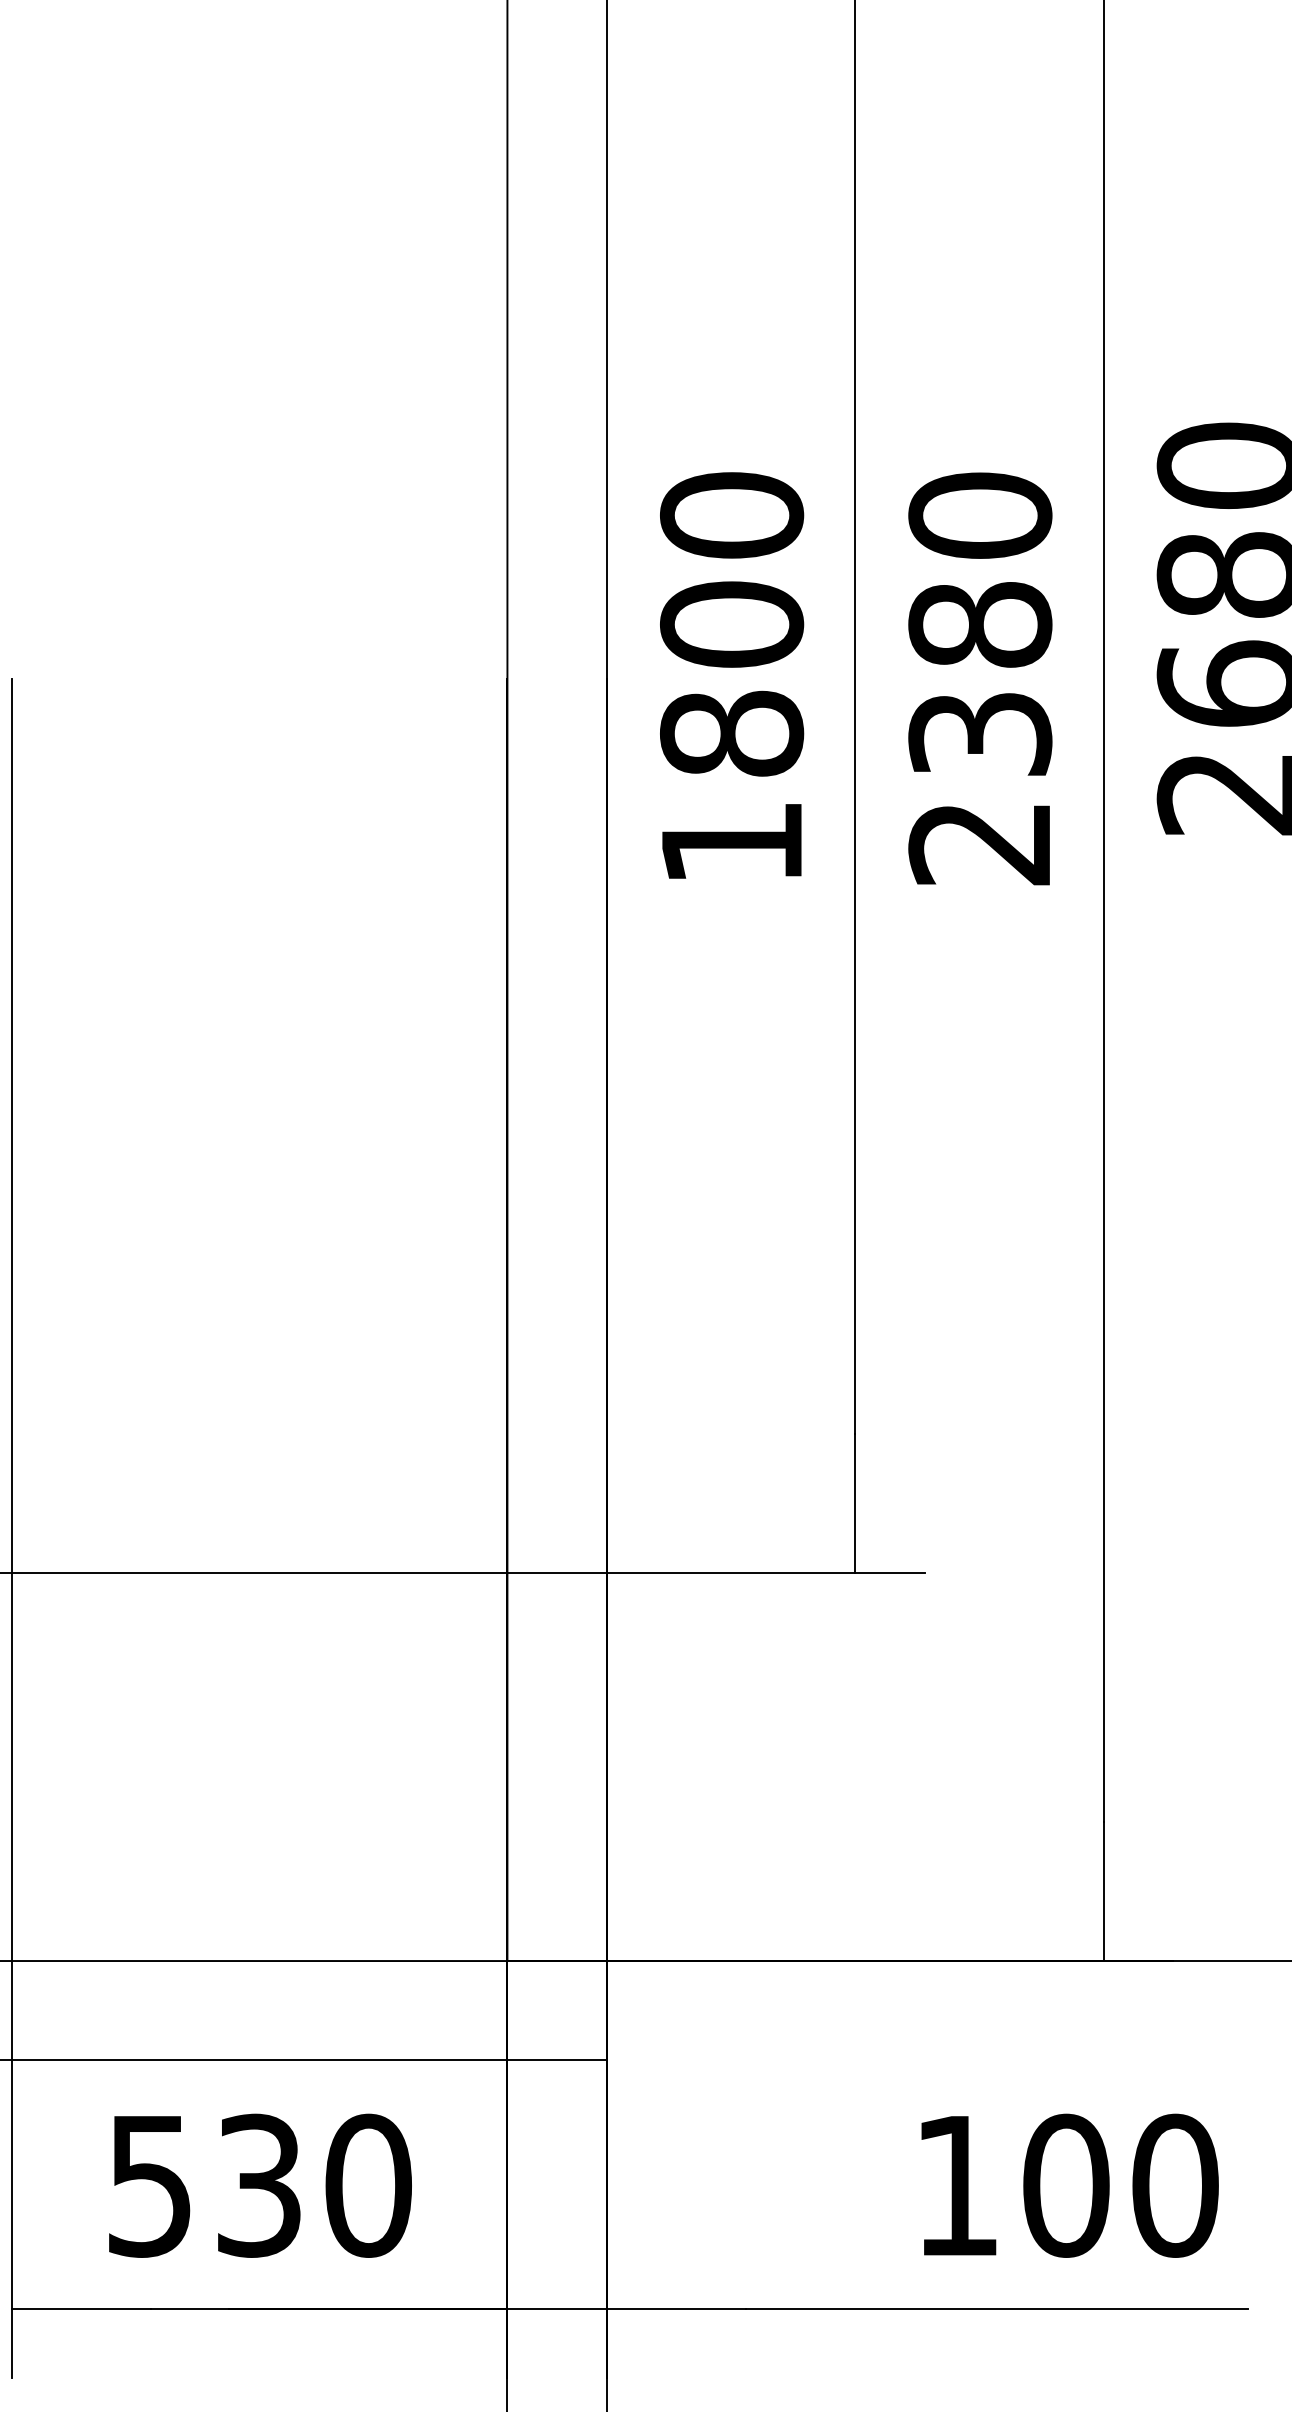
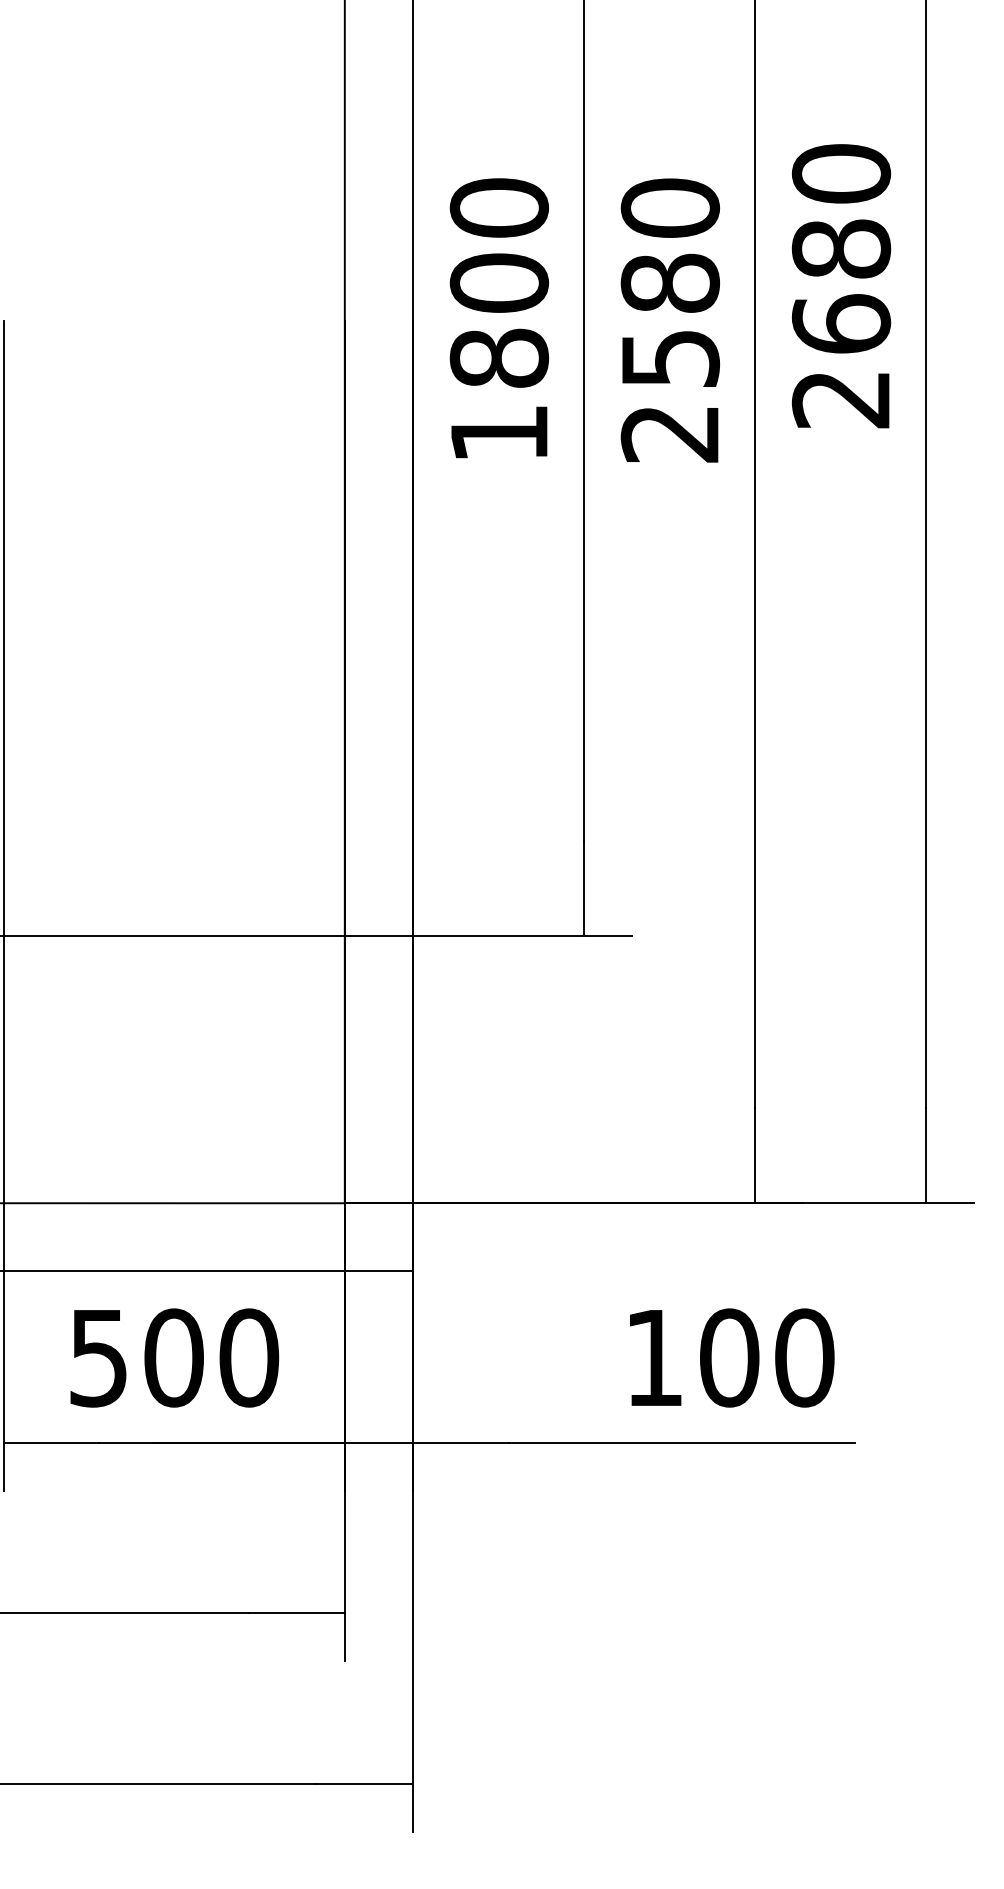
text: (979, 734) -> (669, 358), 2380 -> 2580
text: (258, 2185) -> (173, 1357), 530 -> 500

